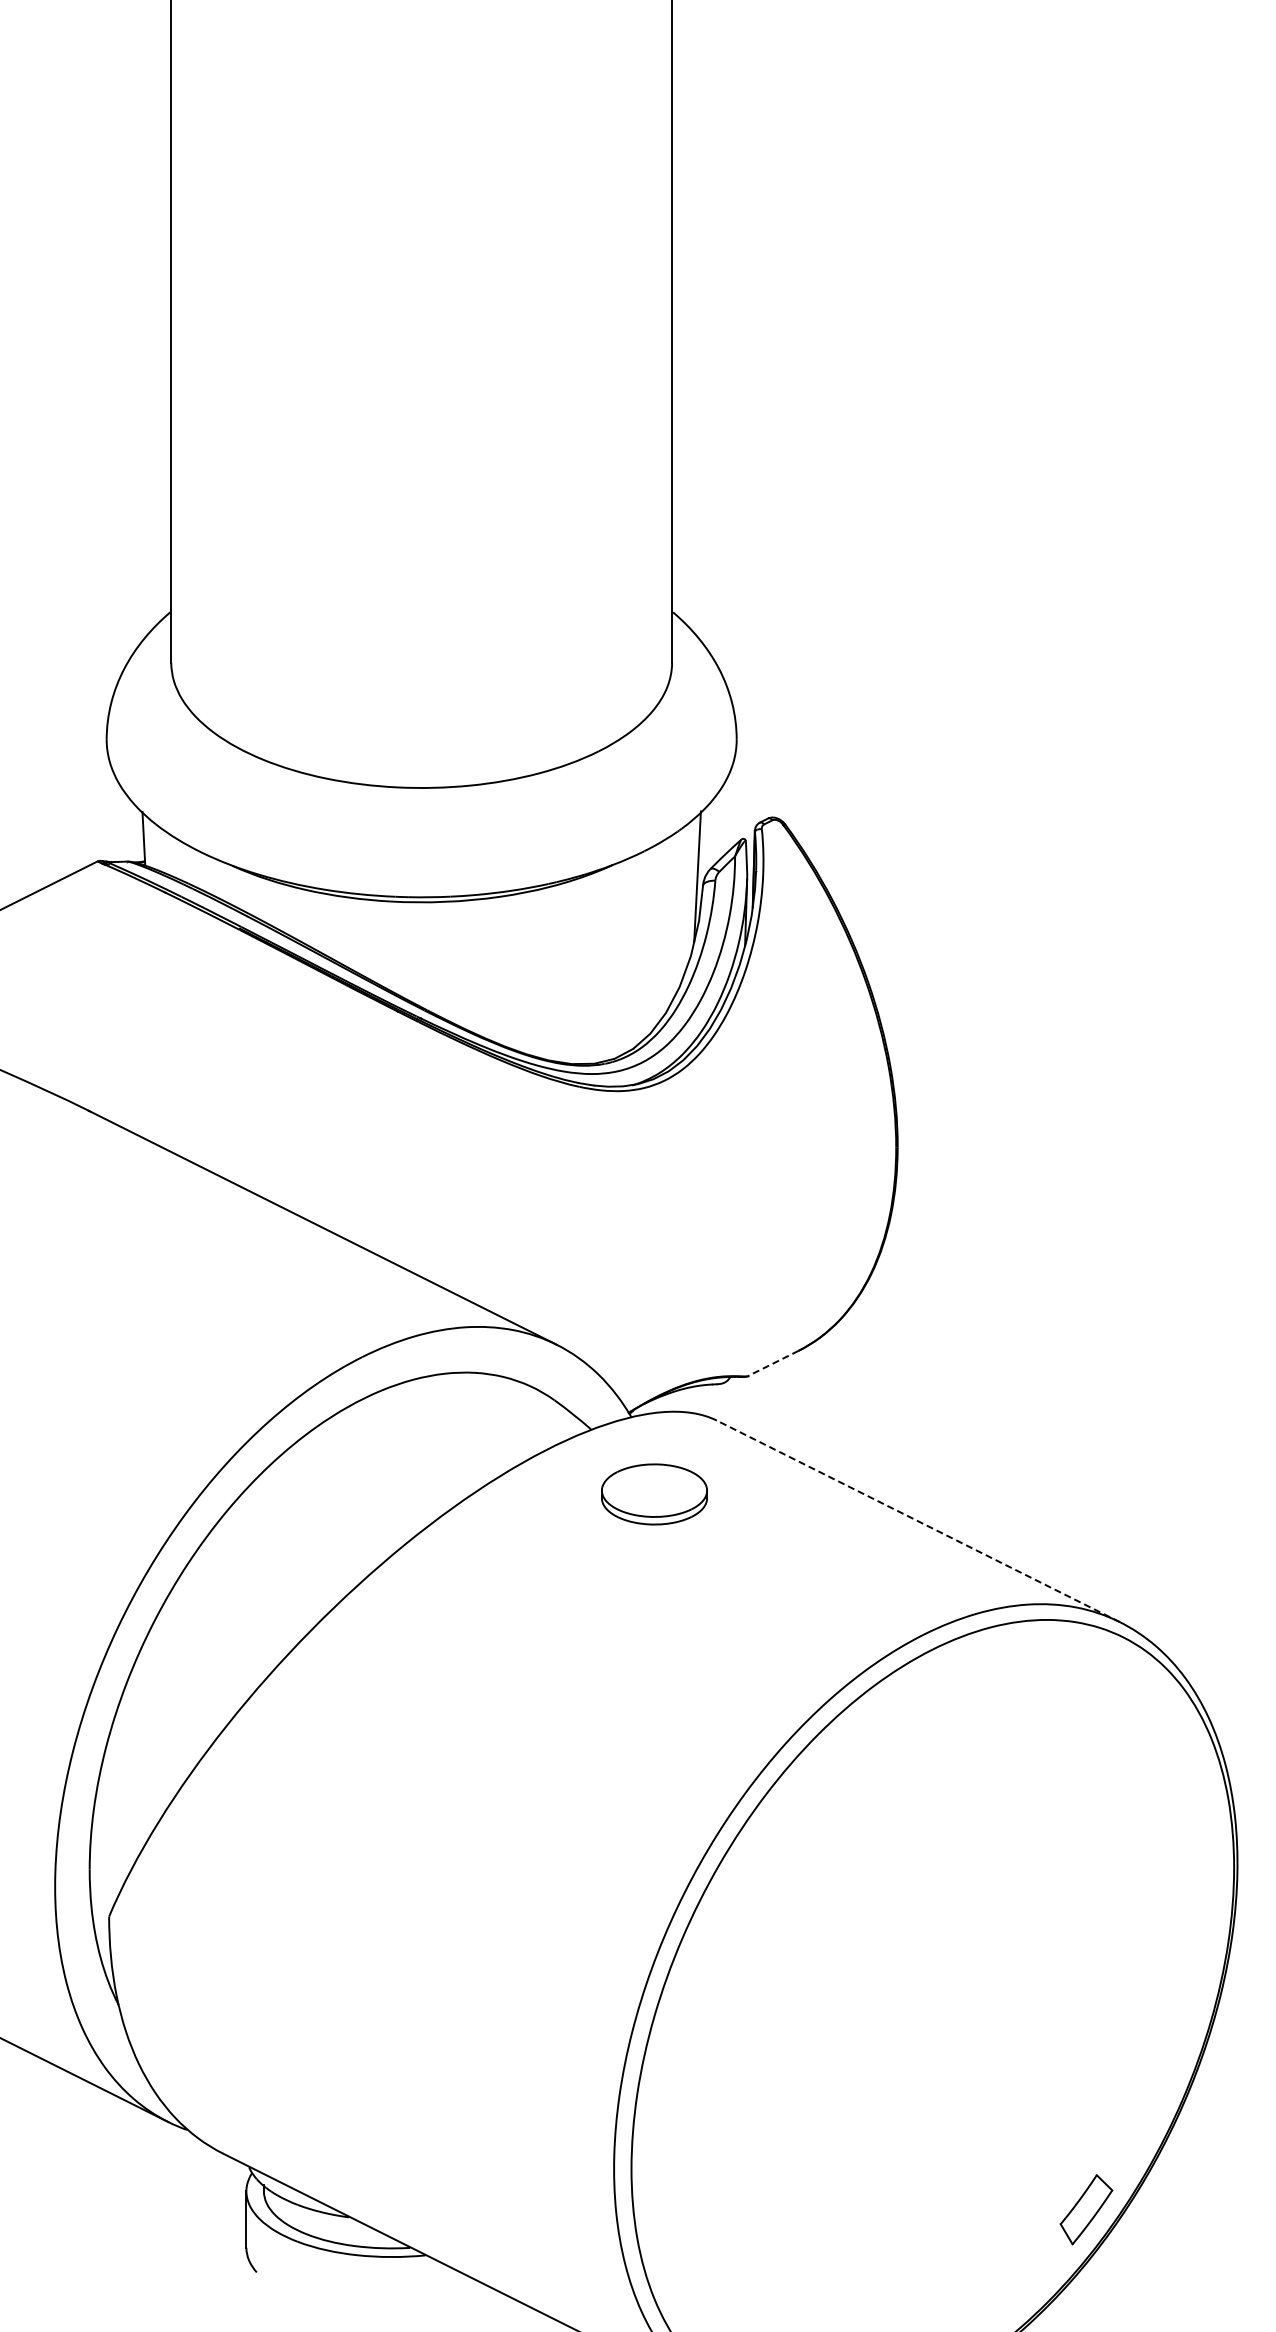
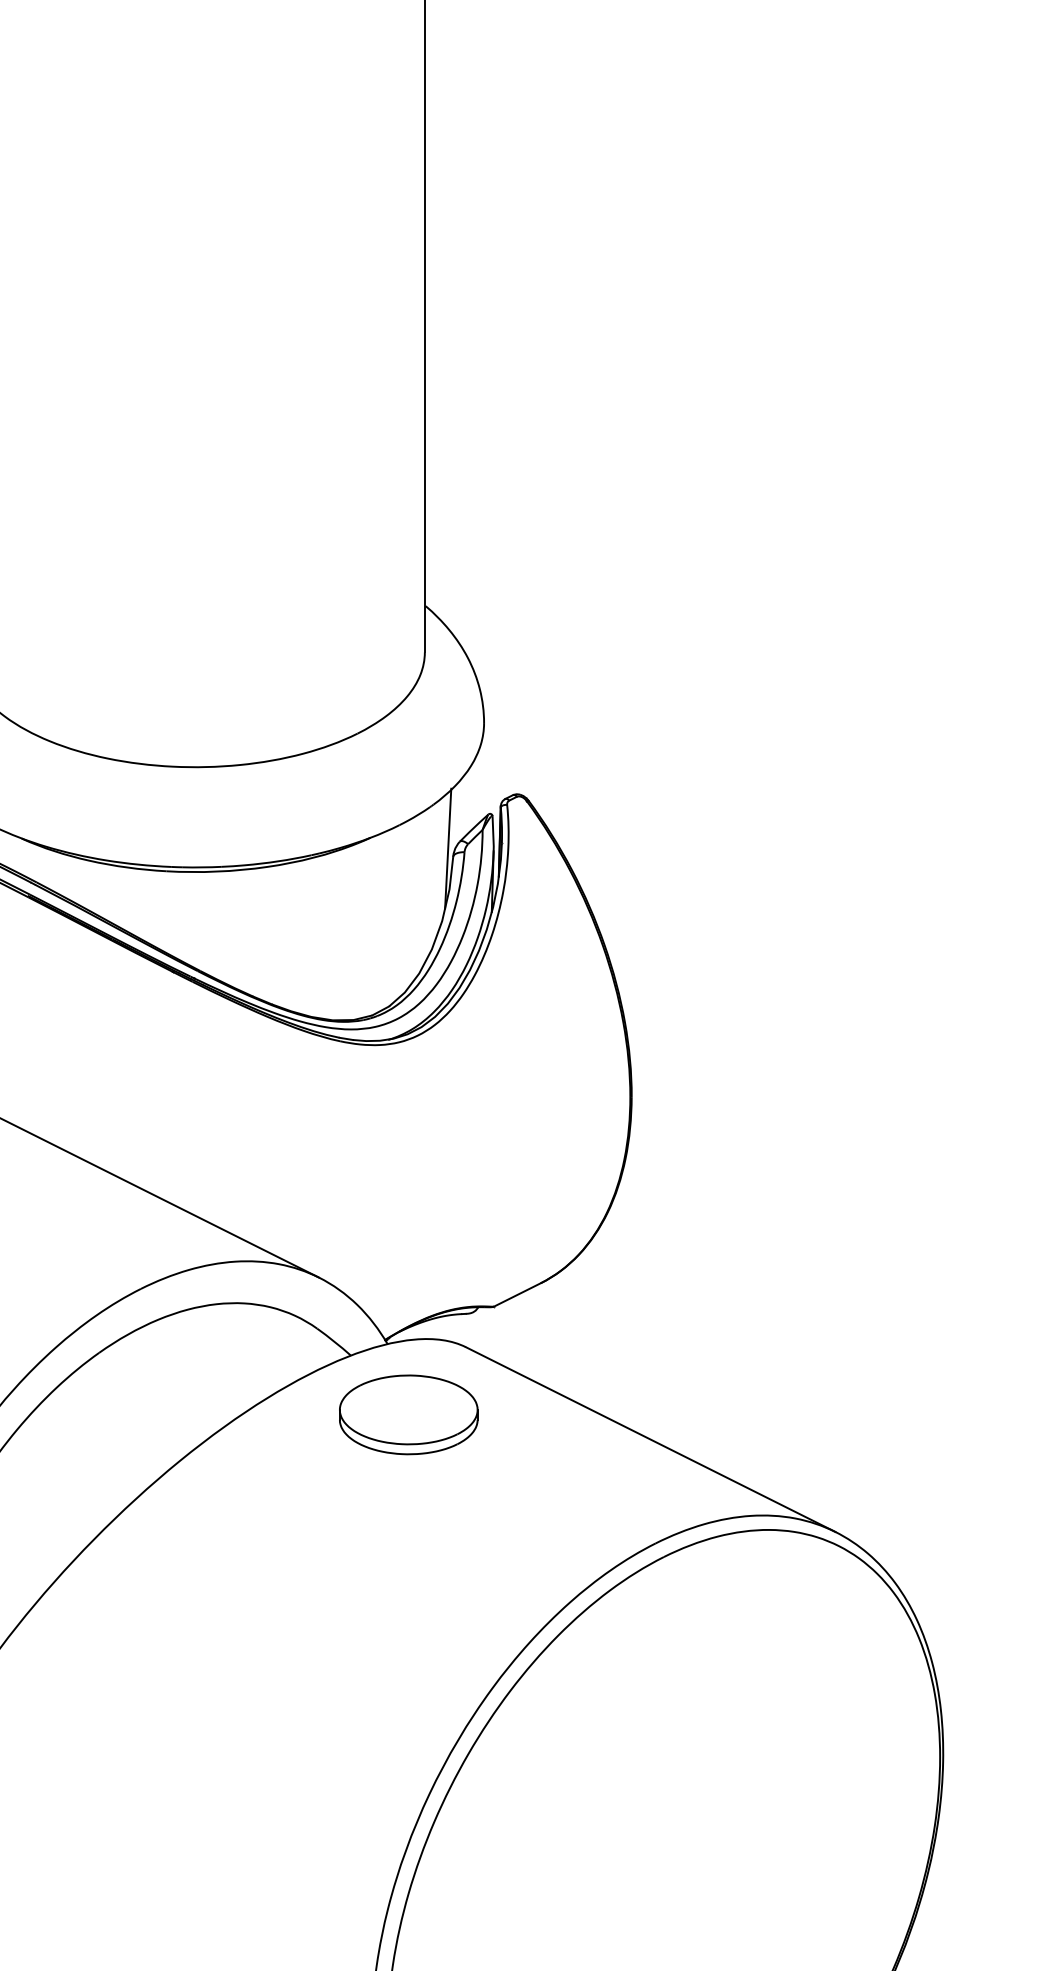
line: (772, 1363) -> (516, 1294), dashed -> solid
part: (654, 1494) -> (408, 1414), size x1.43
line: (917, 1521) -> (649, 1439), dashed -> solid

